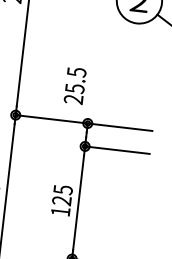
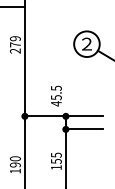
text: (72, 98) -> (55, 103), 25.5 -> 45.5
text: (60, 200) -> (55, 161), 125 -> 155

